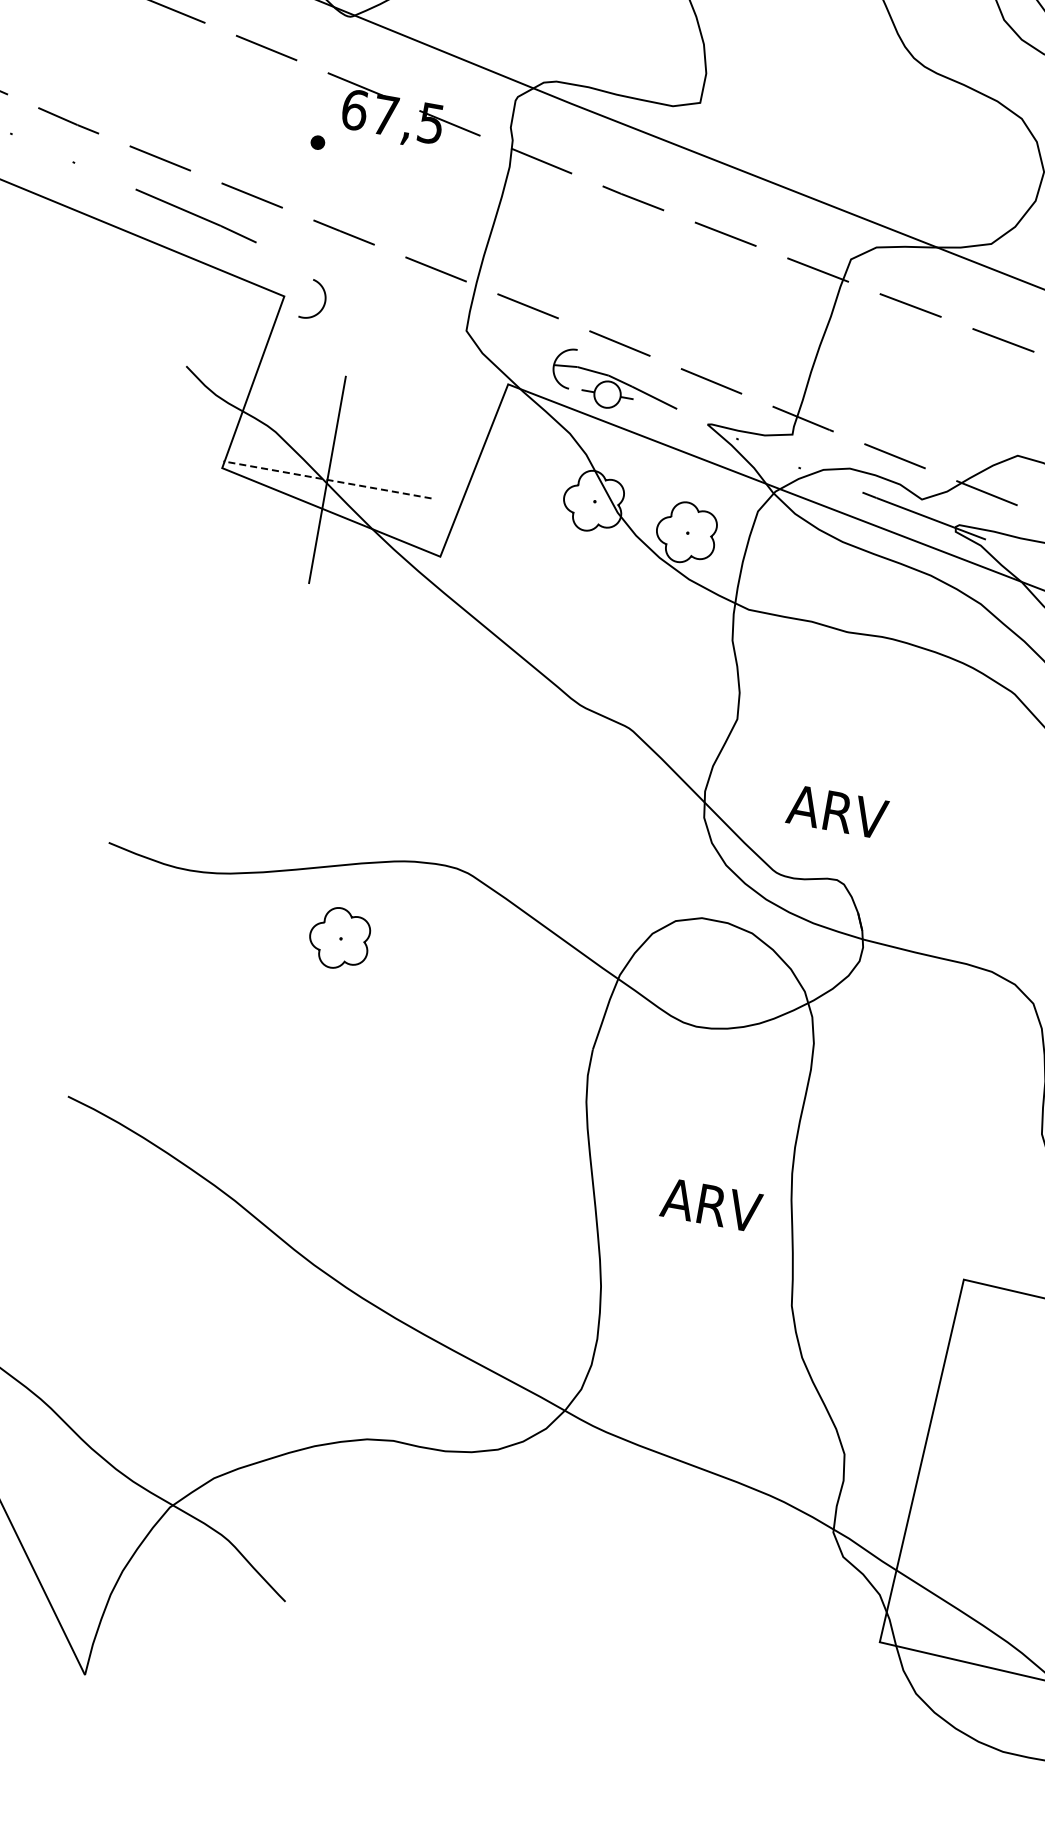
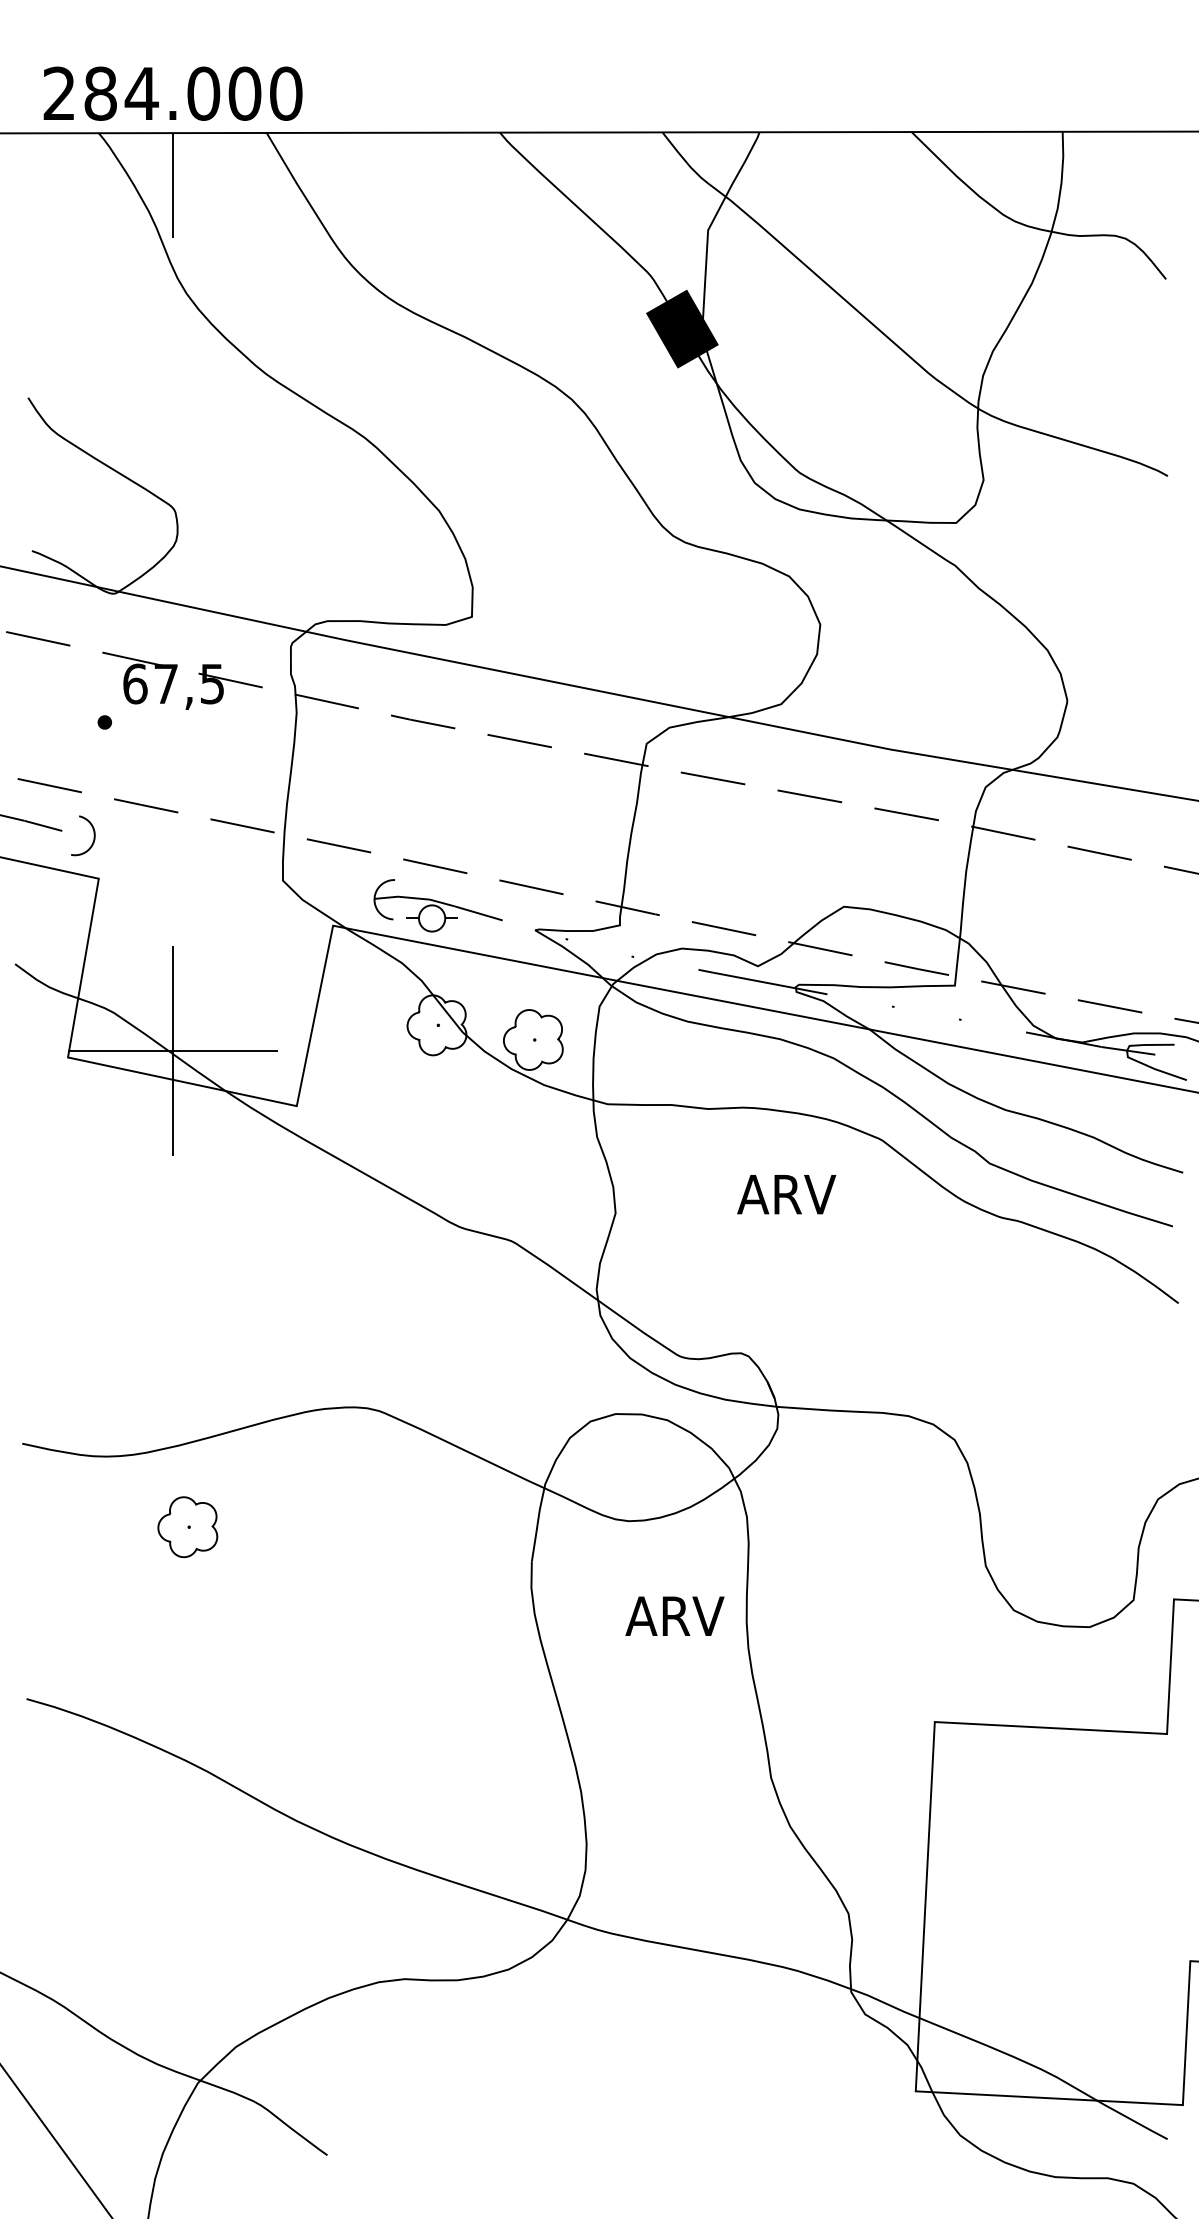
curve: (324, 301) -> (93, 835), moved
line: (327, 479) -> (172, 1050), dashed -> solid
text: (837, 811) -> (786, 1194), moved
part: (339, 938) -> (187, 1527), moved
text: (711, 1204) -> (674, 1615), moved

